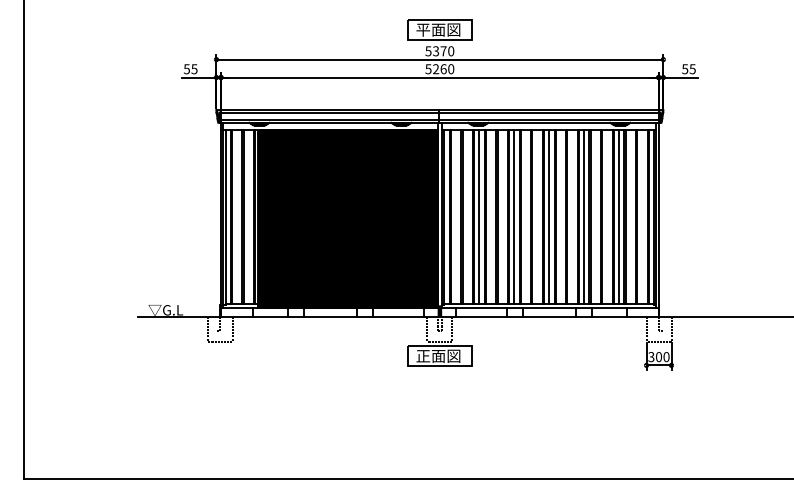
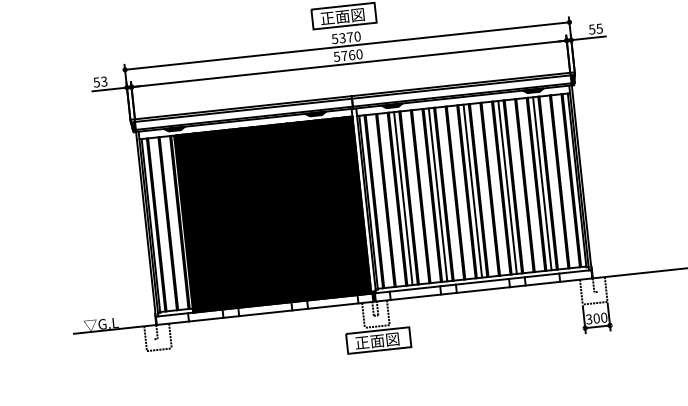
text: (423, 30) -> (327, 18), 平面図 -> 正面図
text: (194, 68) -> (104, 80), 55 -> 53
text: (436, 69) -> (344, 56), 5260 -> 5760

